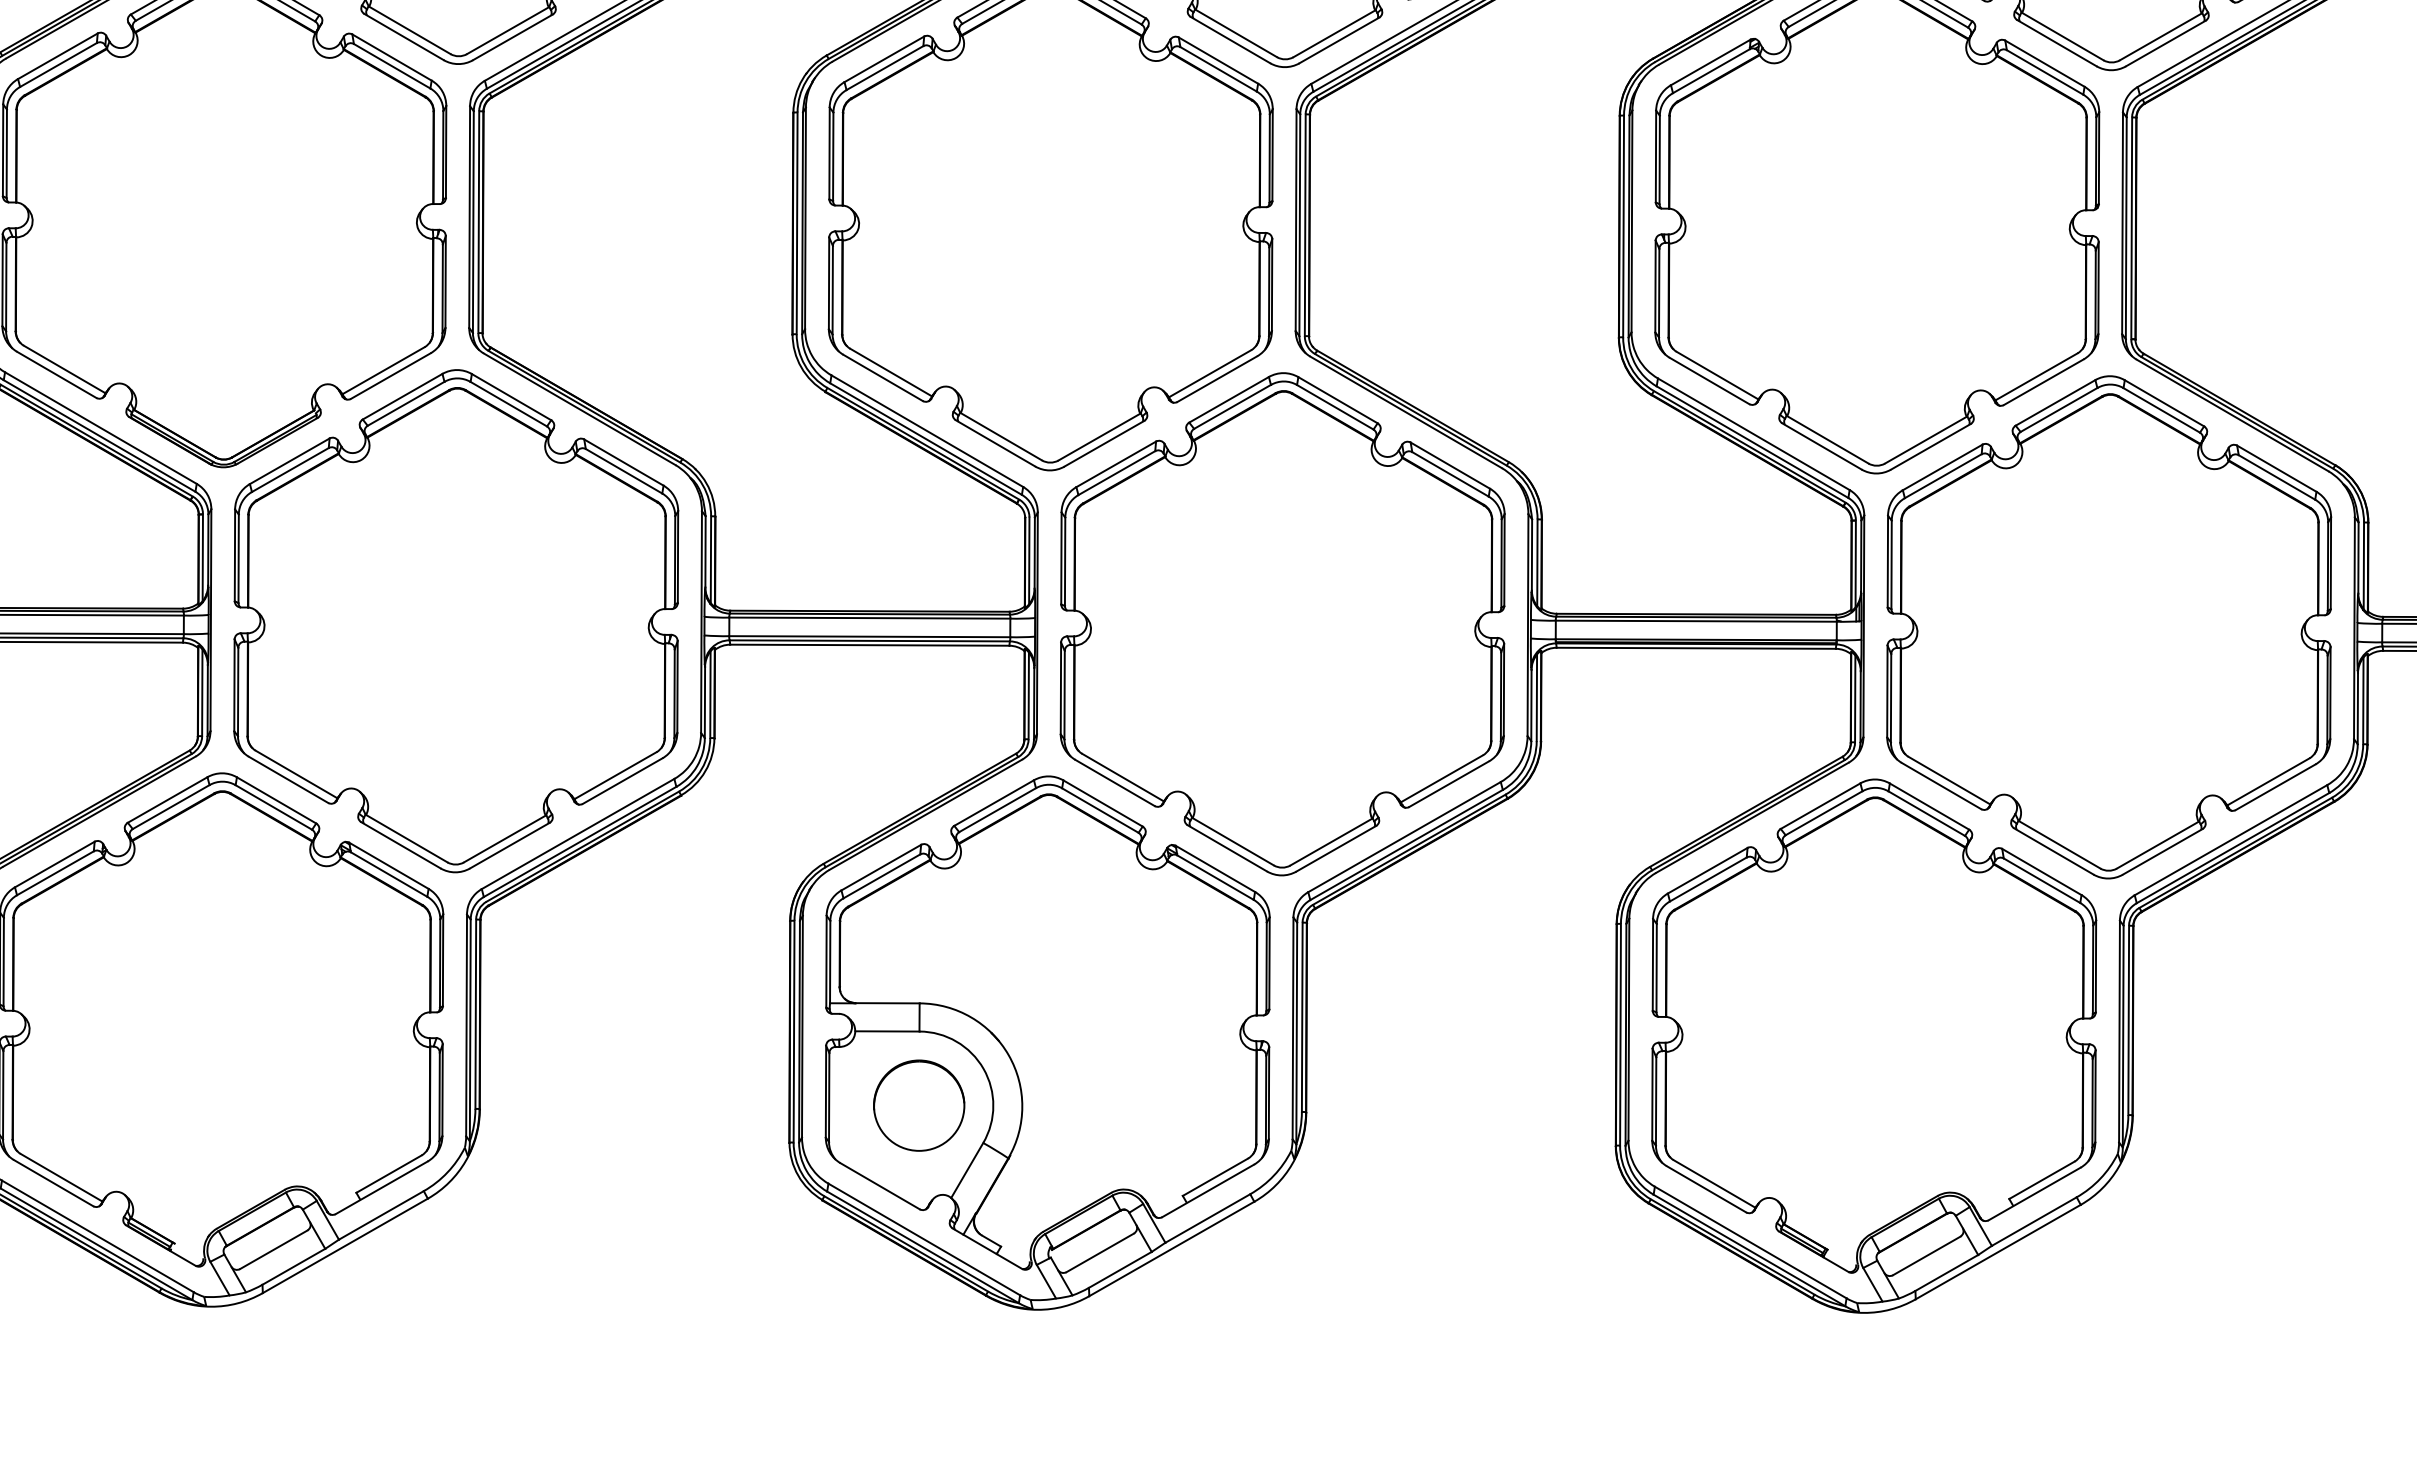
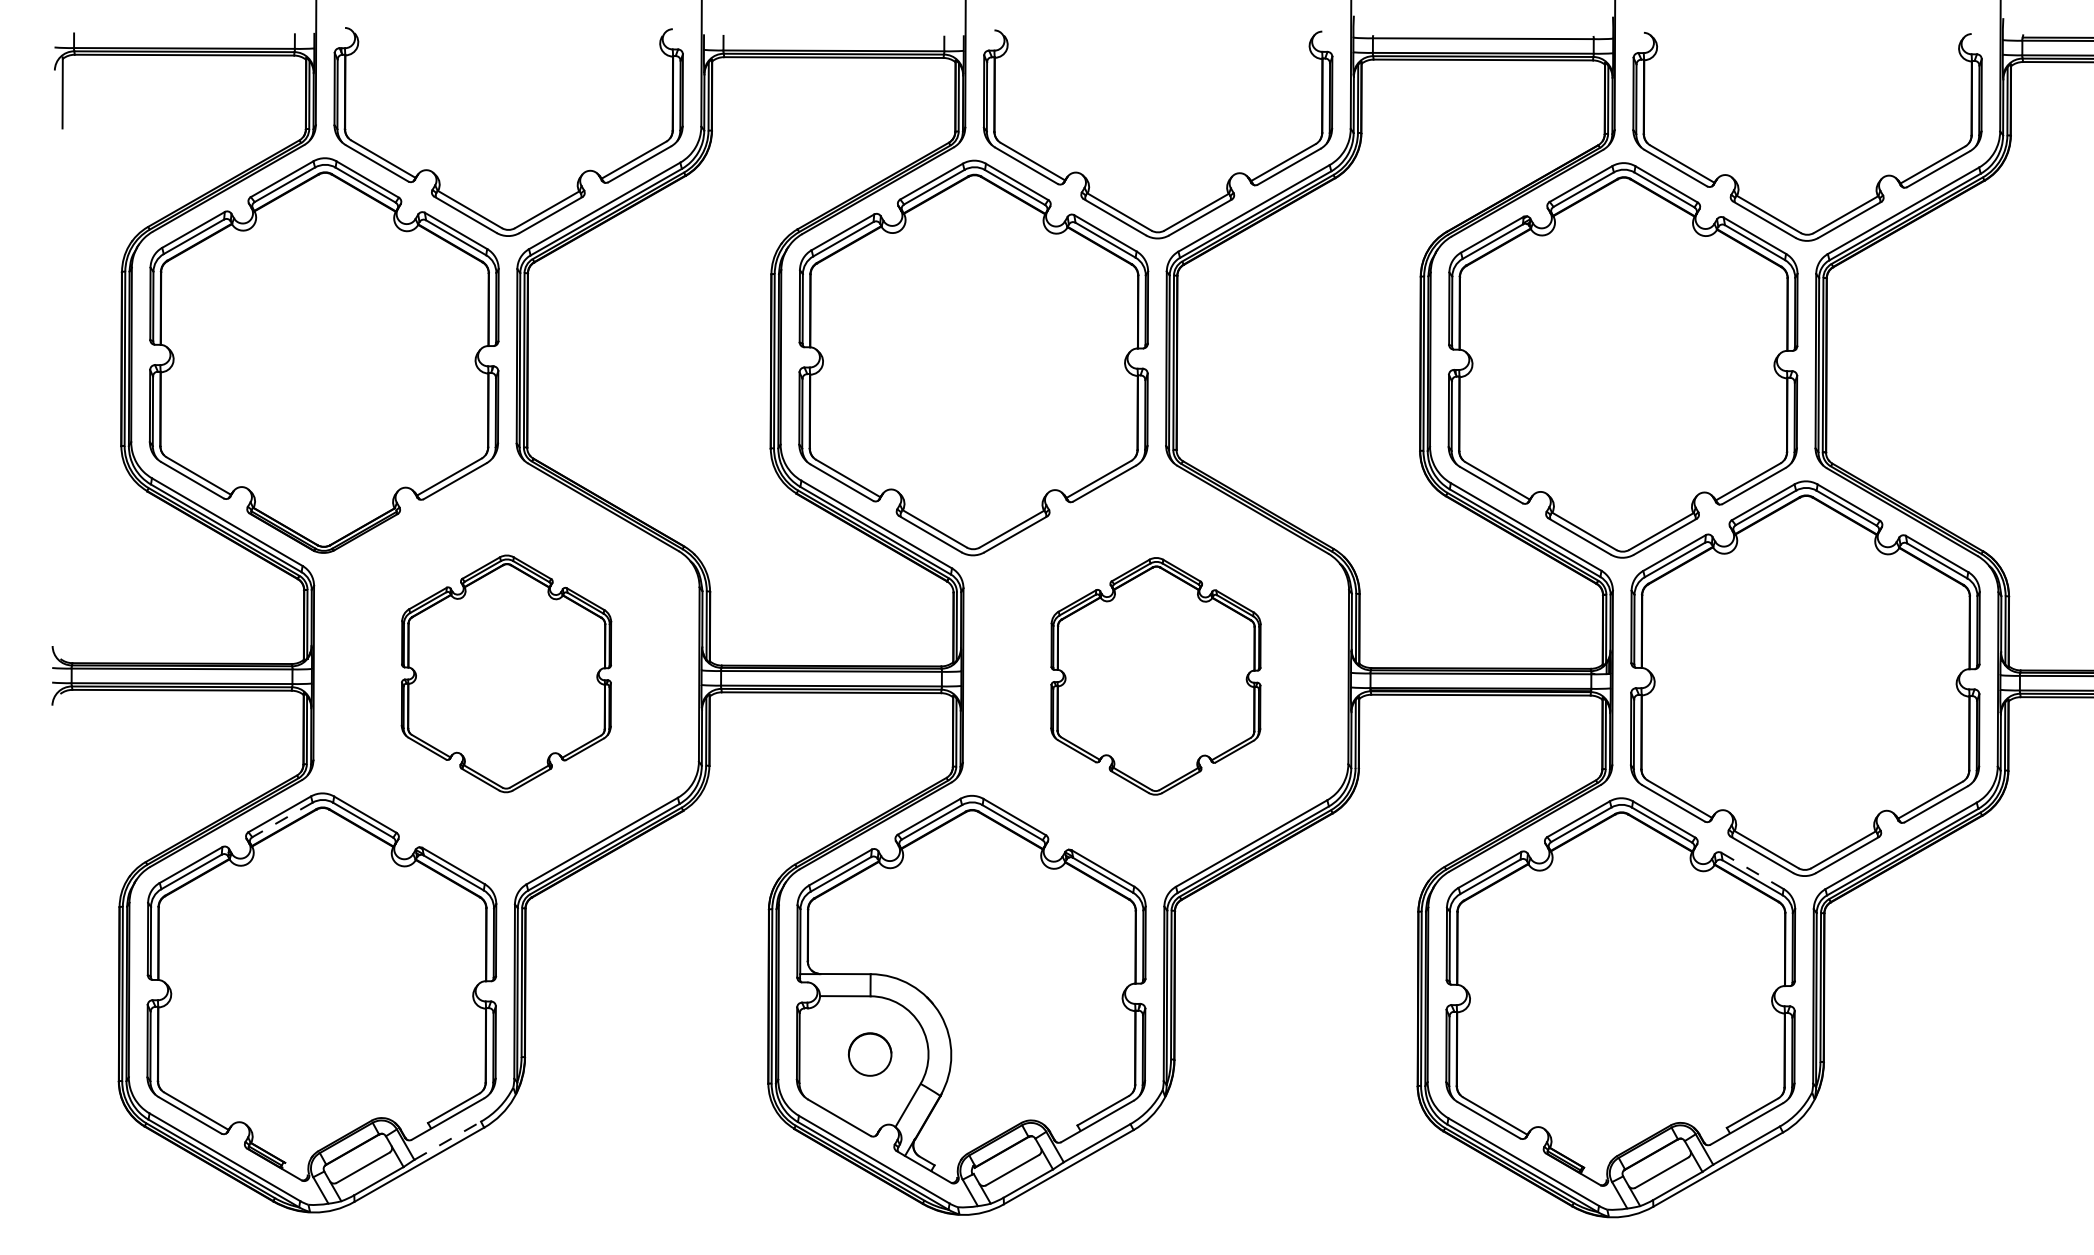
part: (456, 620) -> (506, 673), size x0.6
part: (1282, 624) -> (1155, 676), size x0.6
line: (171, 806) -> (282, 819), solid -> dashed
line: (2041, 871) -> (1752, 870), solid -> dashed
circle: (918, 1105) -> (869, 1054), size x0.6
line: (382, 1215) -> (448, 1140), solid -> dashed

